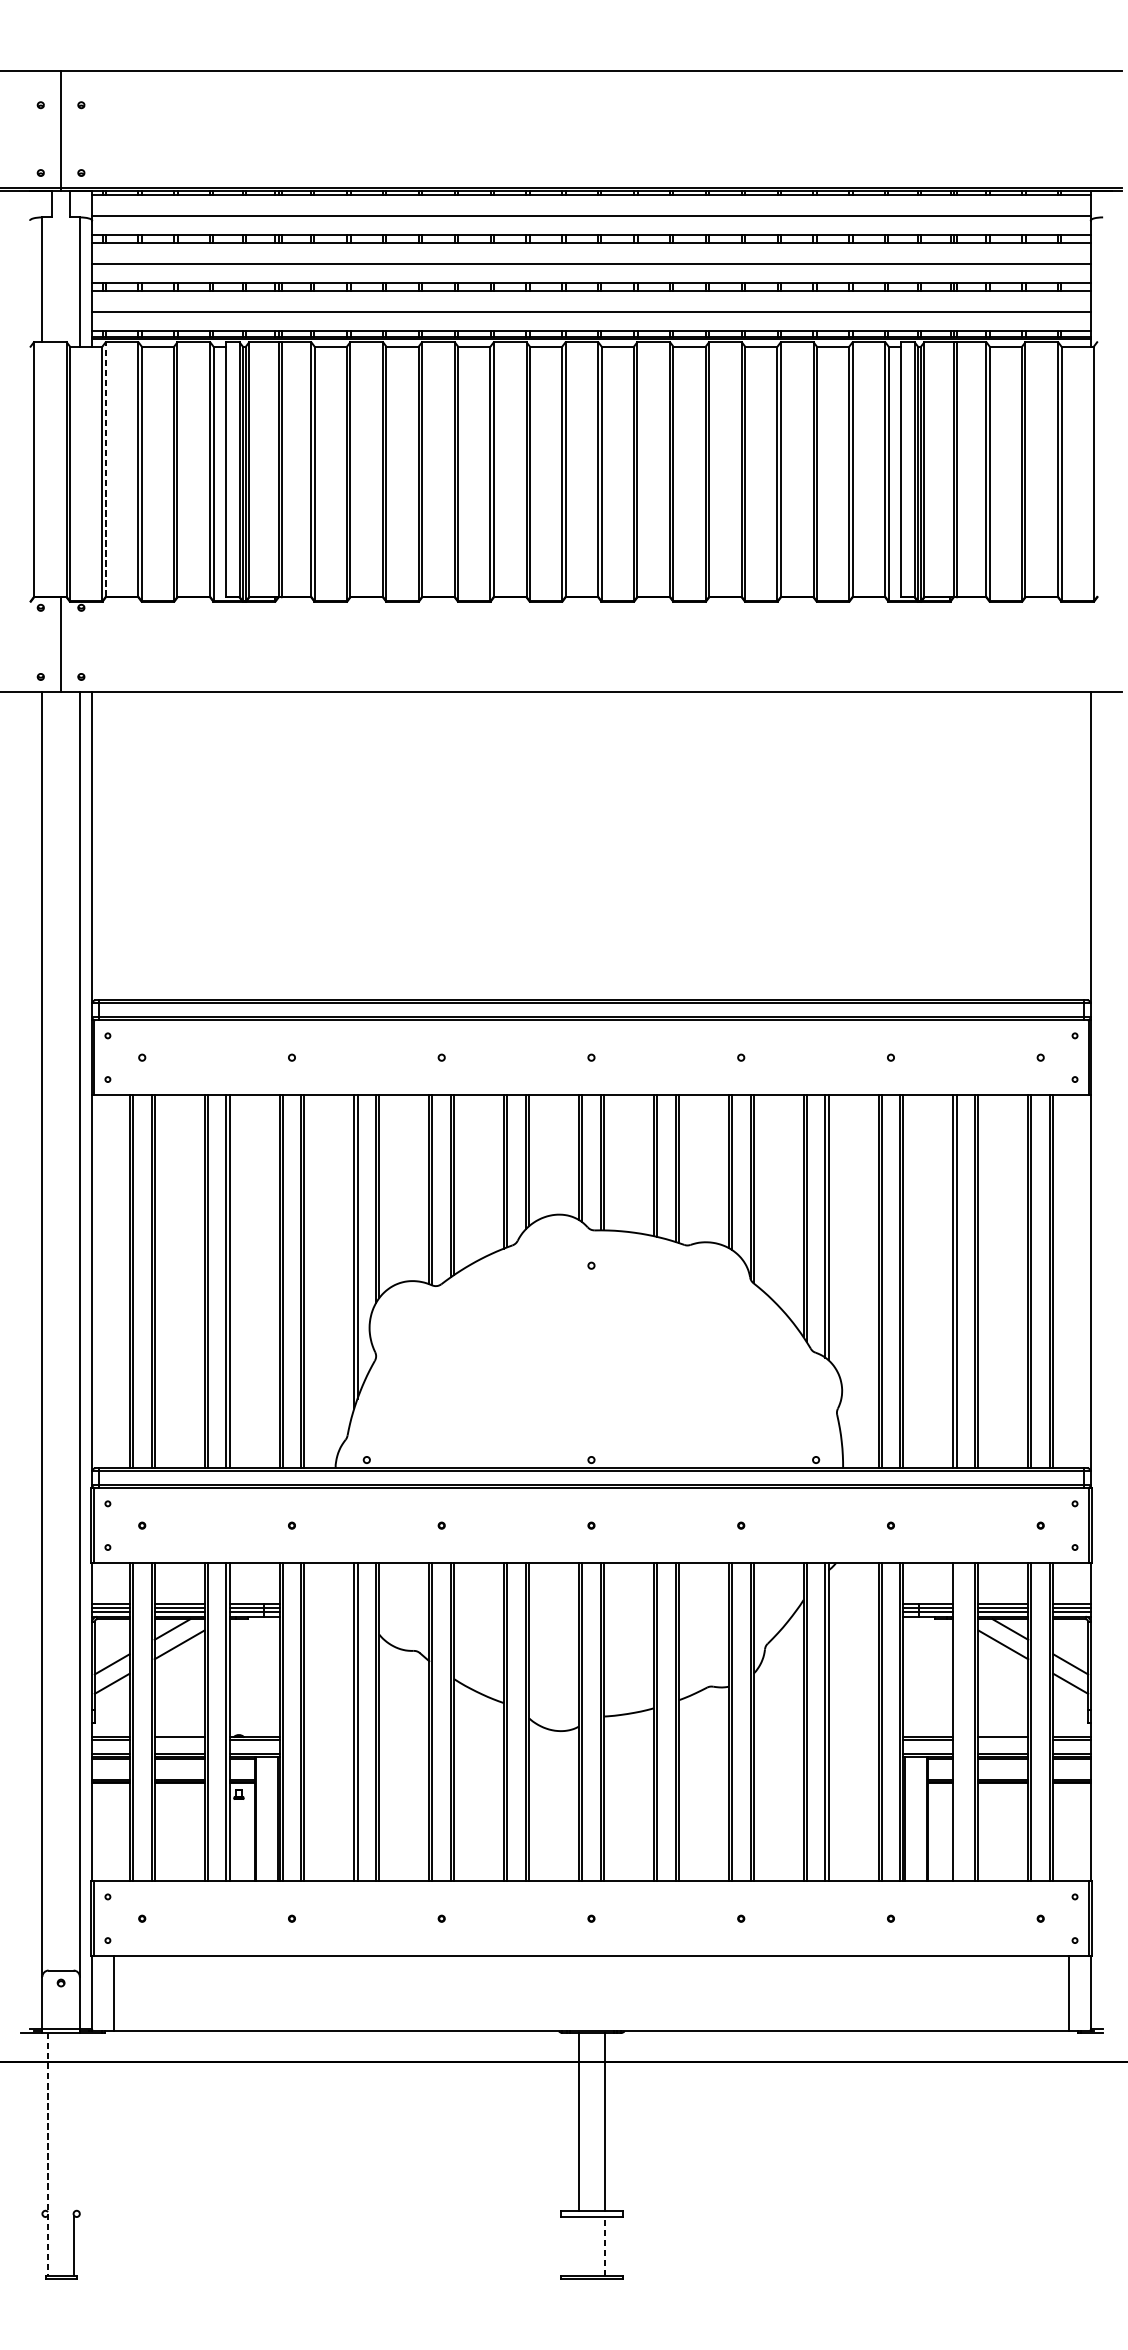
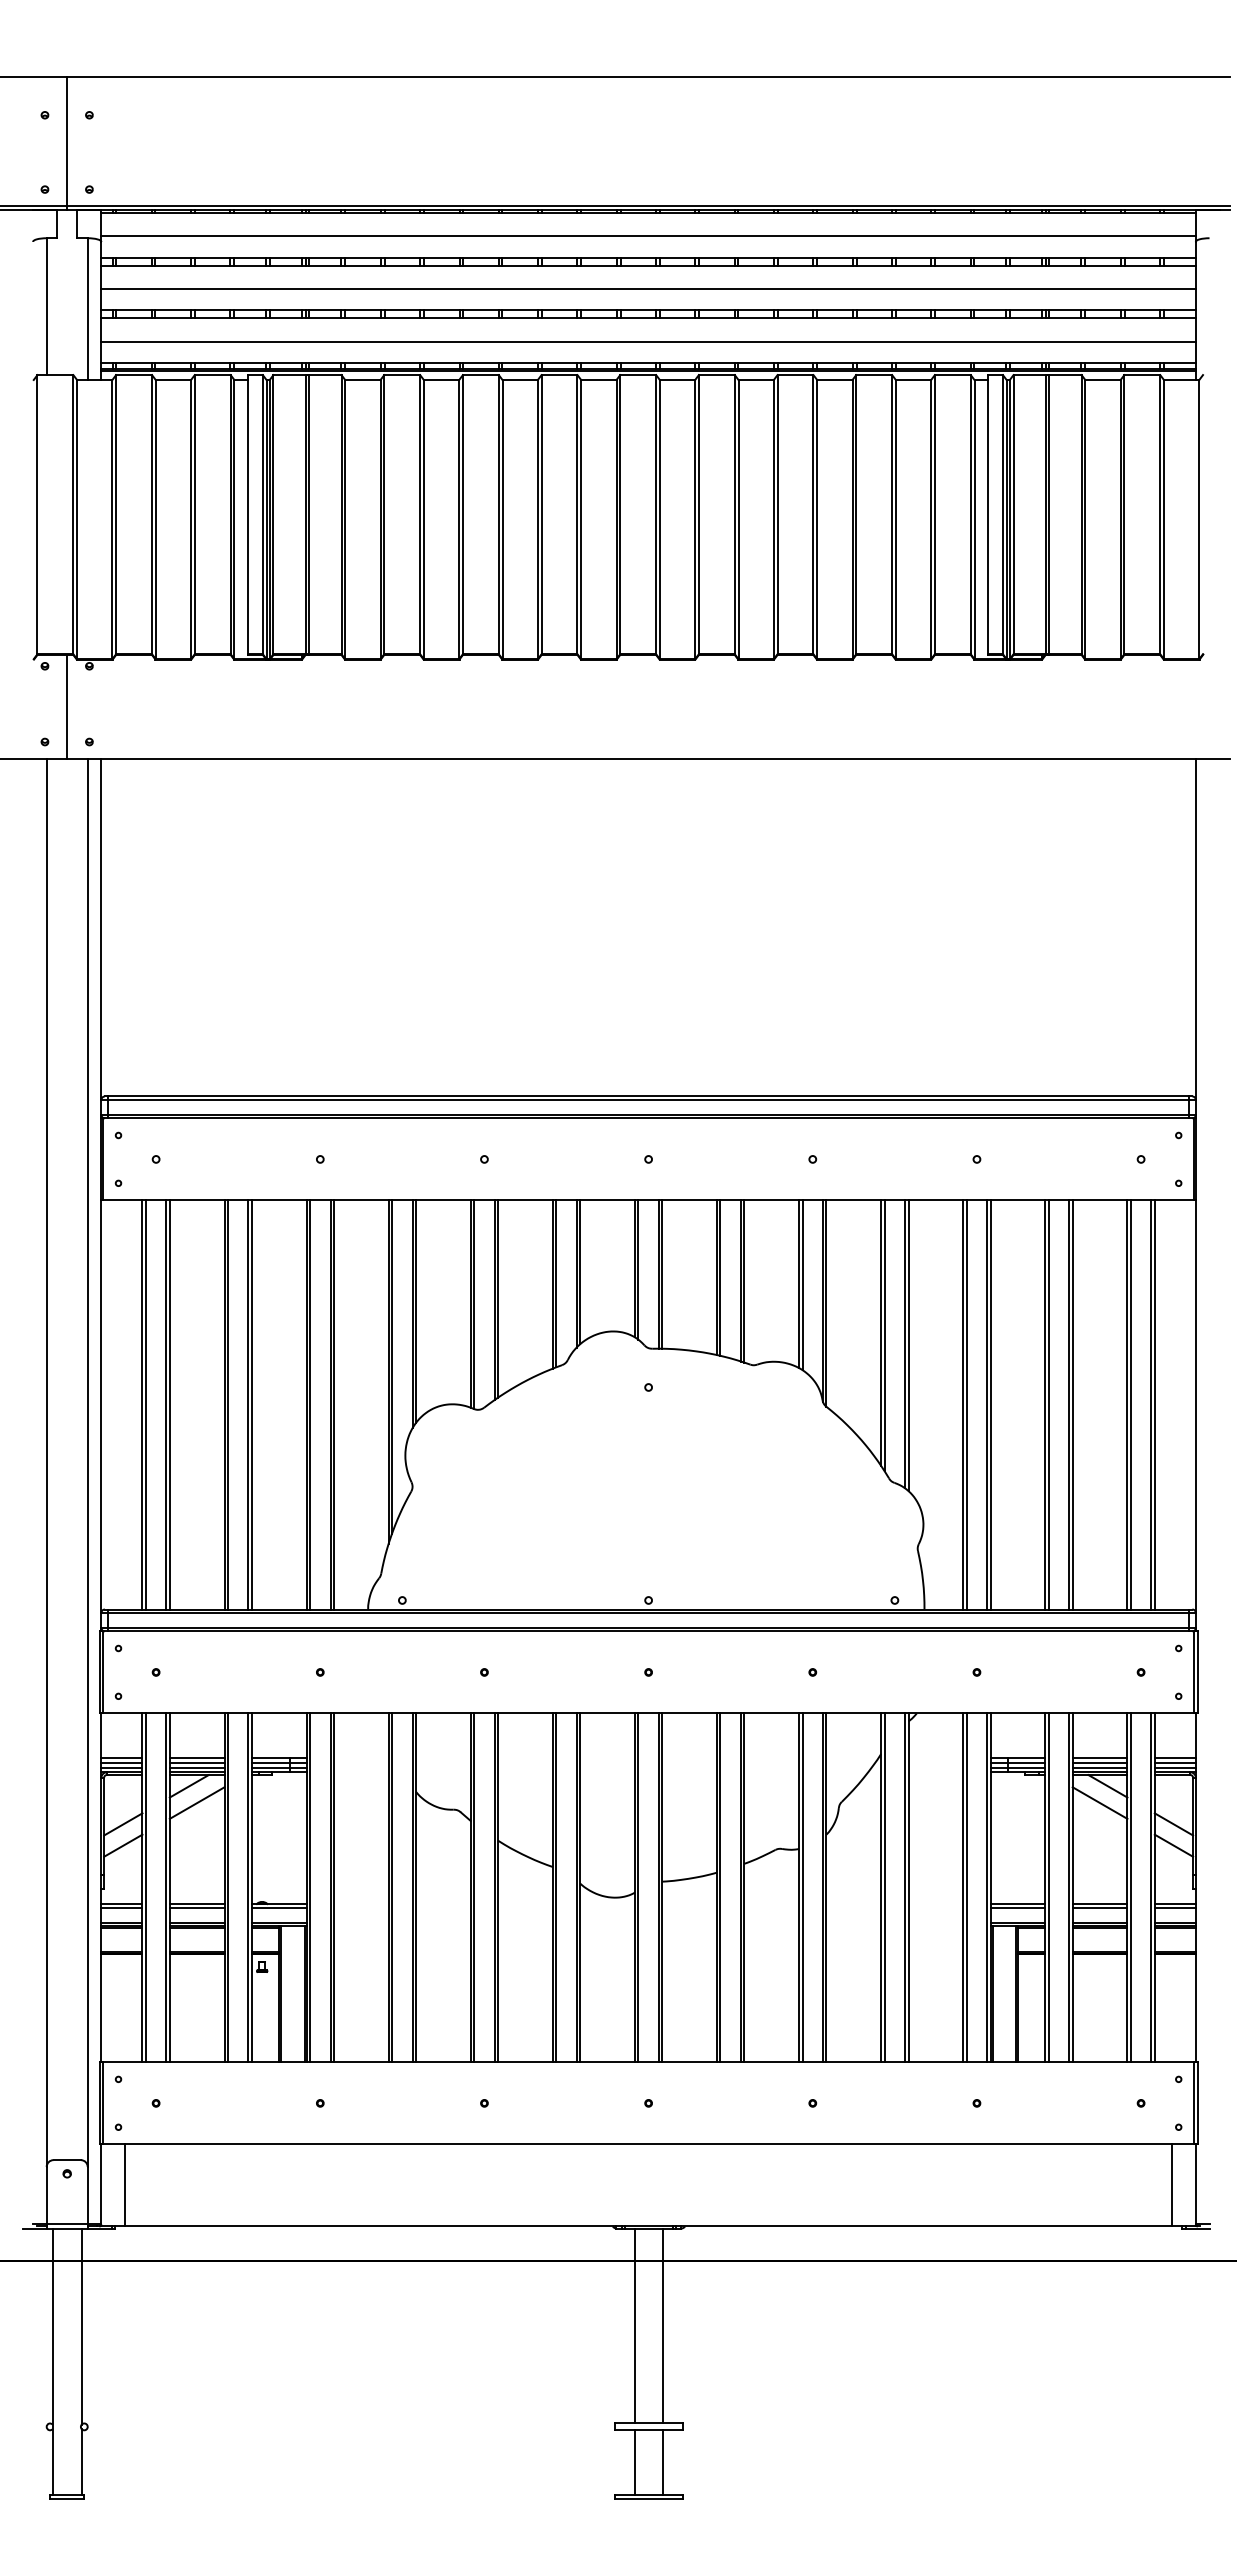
line: (106, 469) -> (116, 514), dashed -> solid
line: (956, 1721) -> (1048, 1887), added
line: (179, 1740) -> (196, 1907), added
line: (1002, 1740) -> (1099, 1907), added
line: (74, 2122) -> (81, 2326), added
line: (47, 2155) -> (52, 2362), dashed -> solid
line: (578, 2246) -> (634, 2462), added
line: (605, 2246) -> (663, 2462), dashed -> solid

